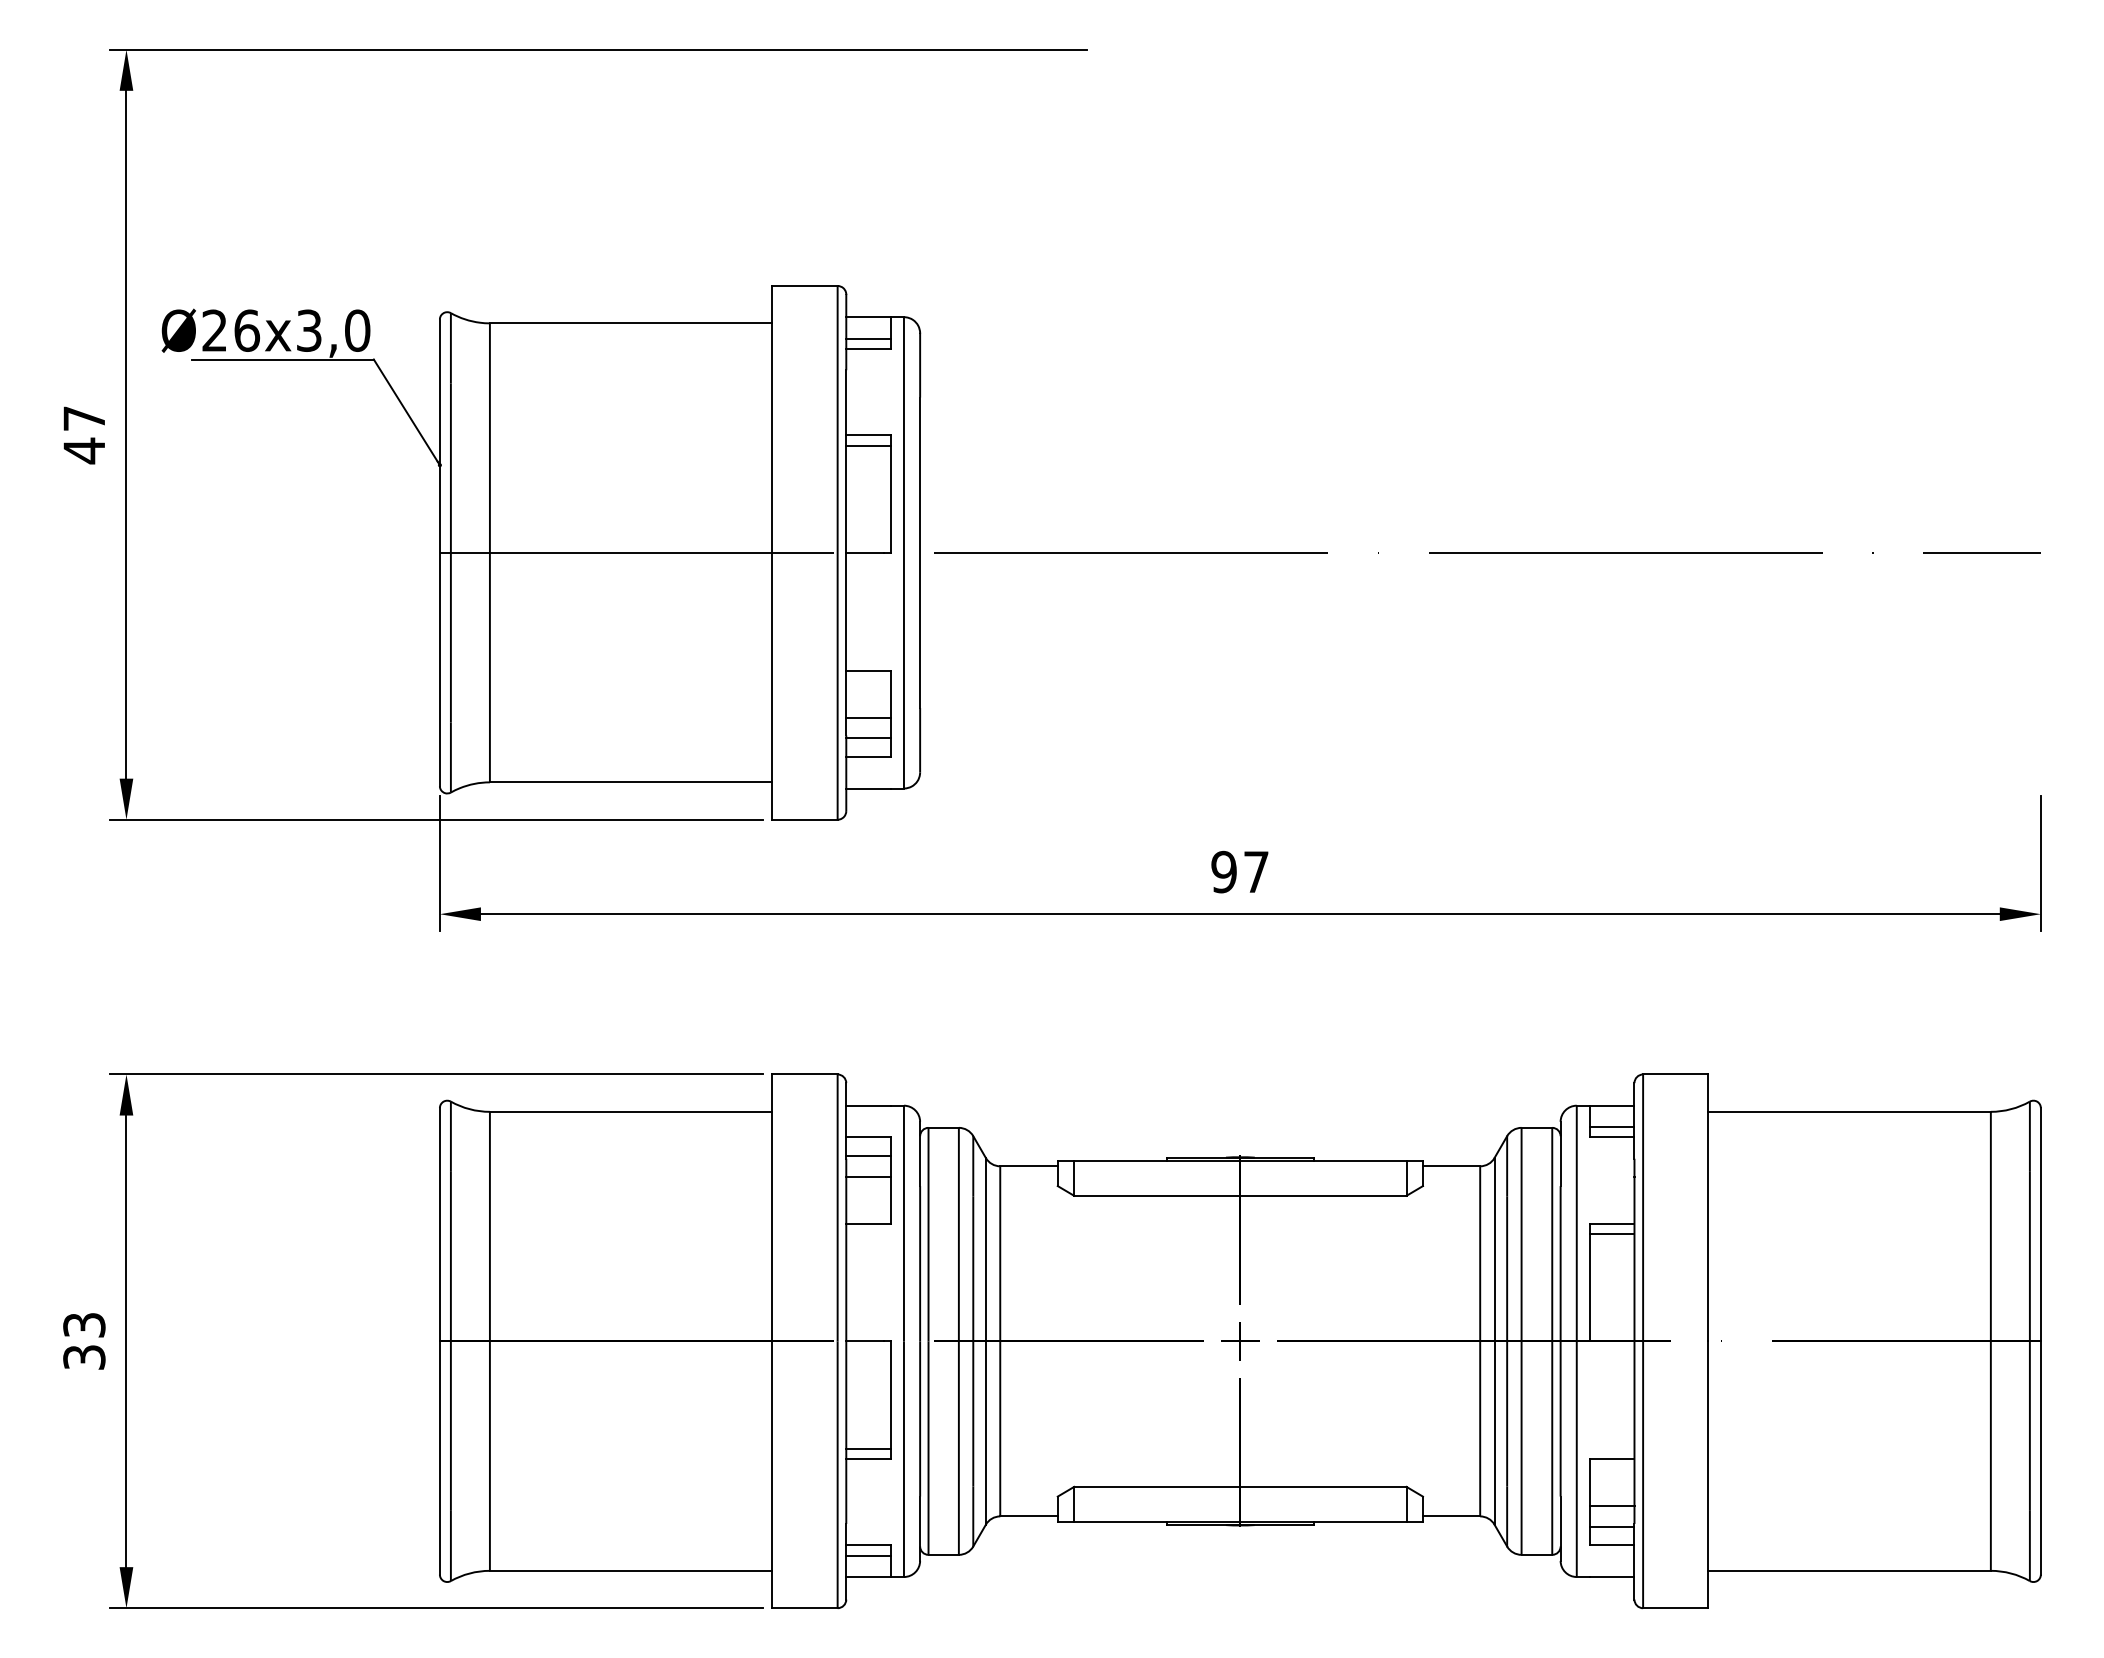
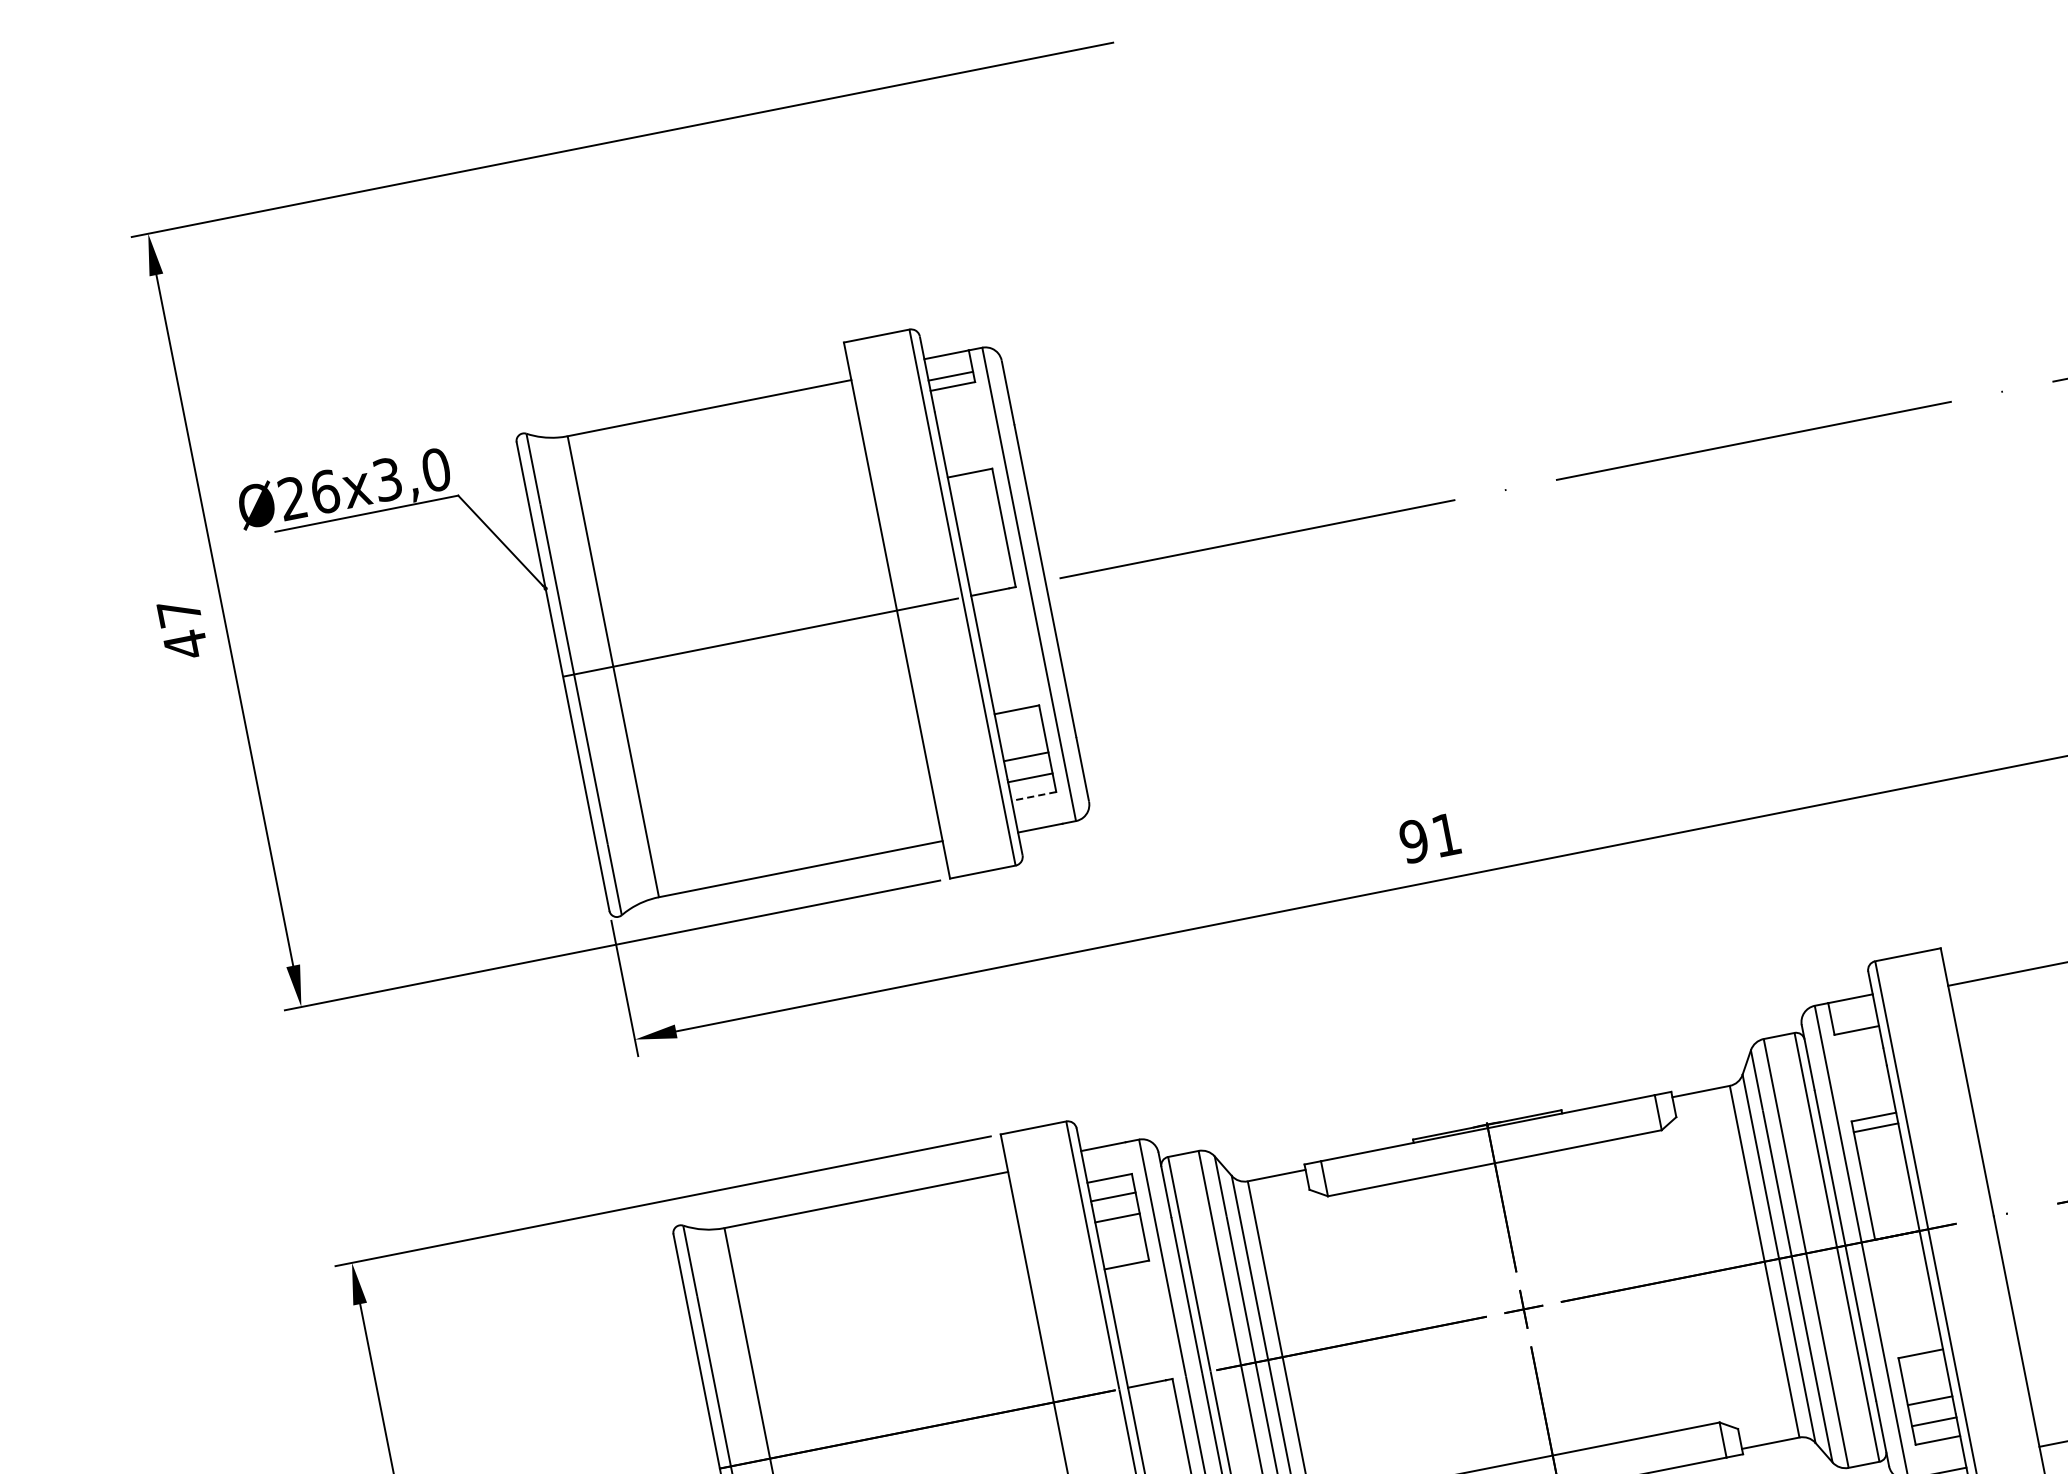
line: (868, 445) -> (972, 483), removed
line: (867, 756) -> (1033, 796), solid -> dashed
text: (1256, 871) -> (1446, 834), 97 -> 91
line: (1612, 1127) -> (1855, 1020), removed

